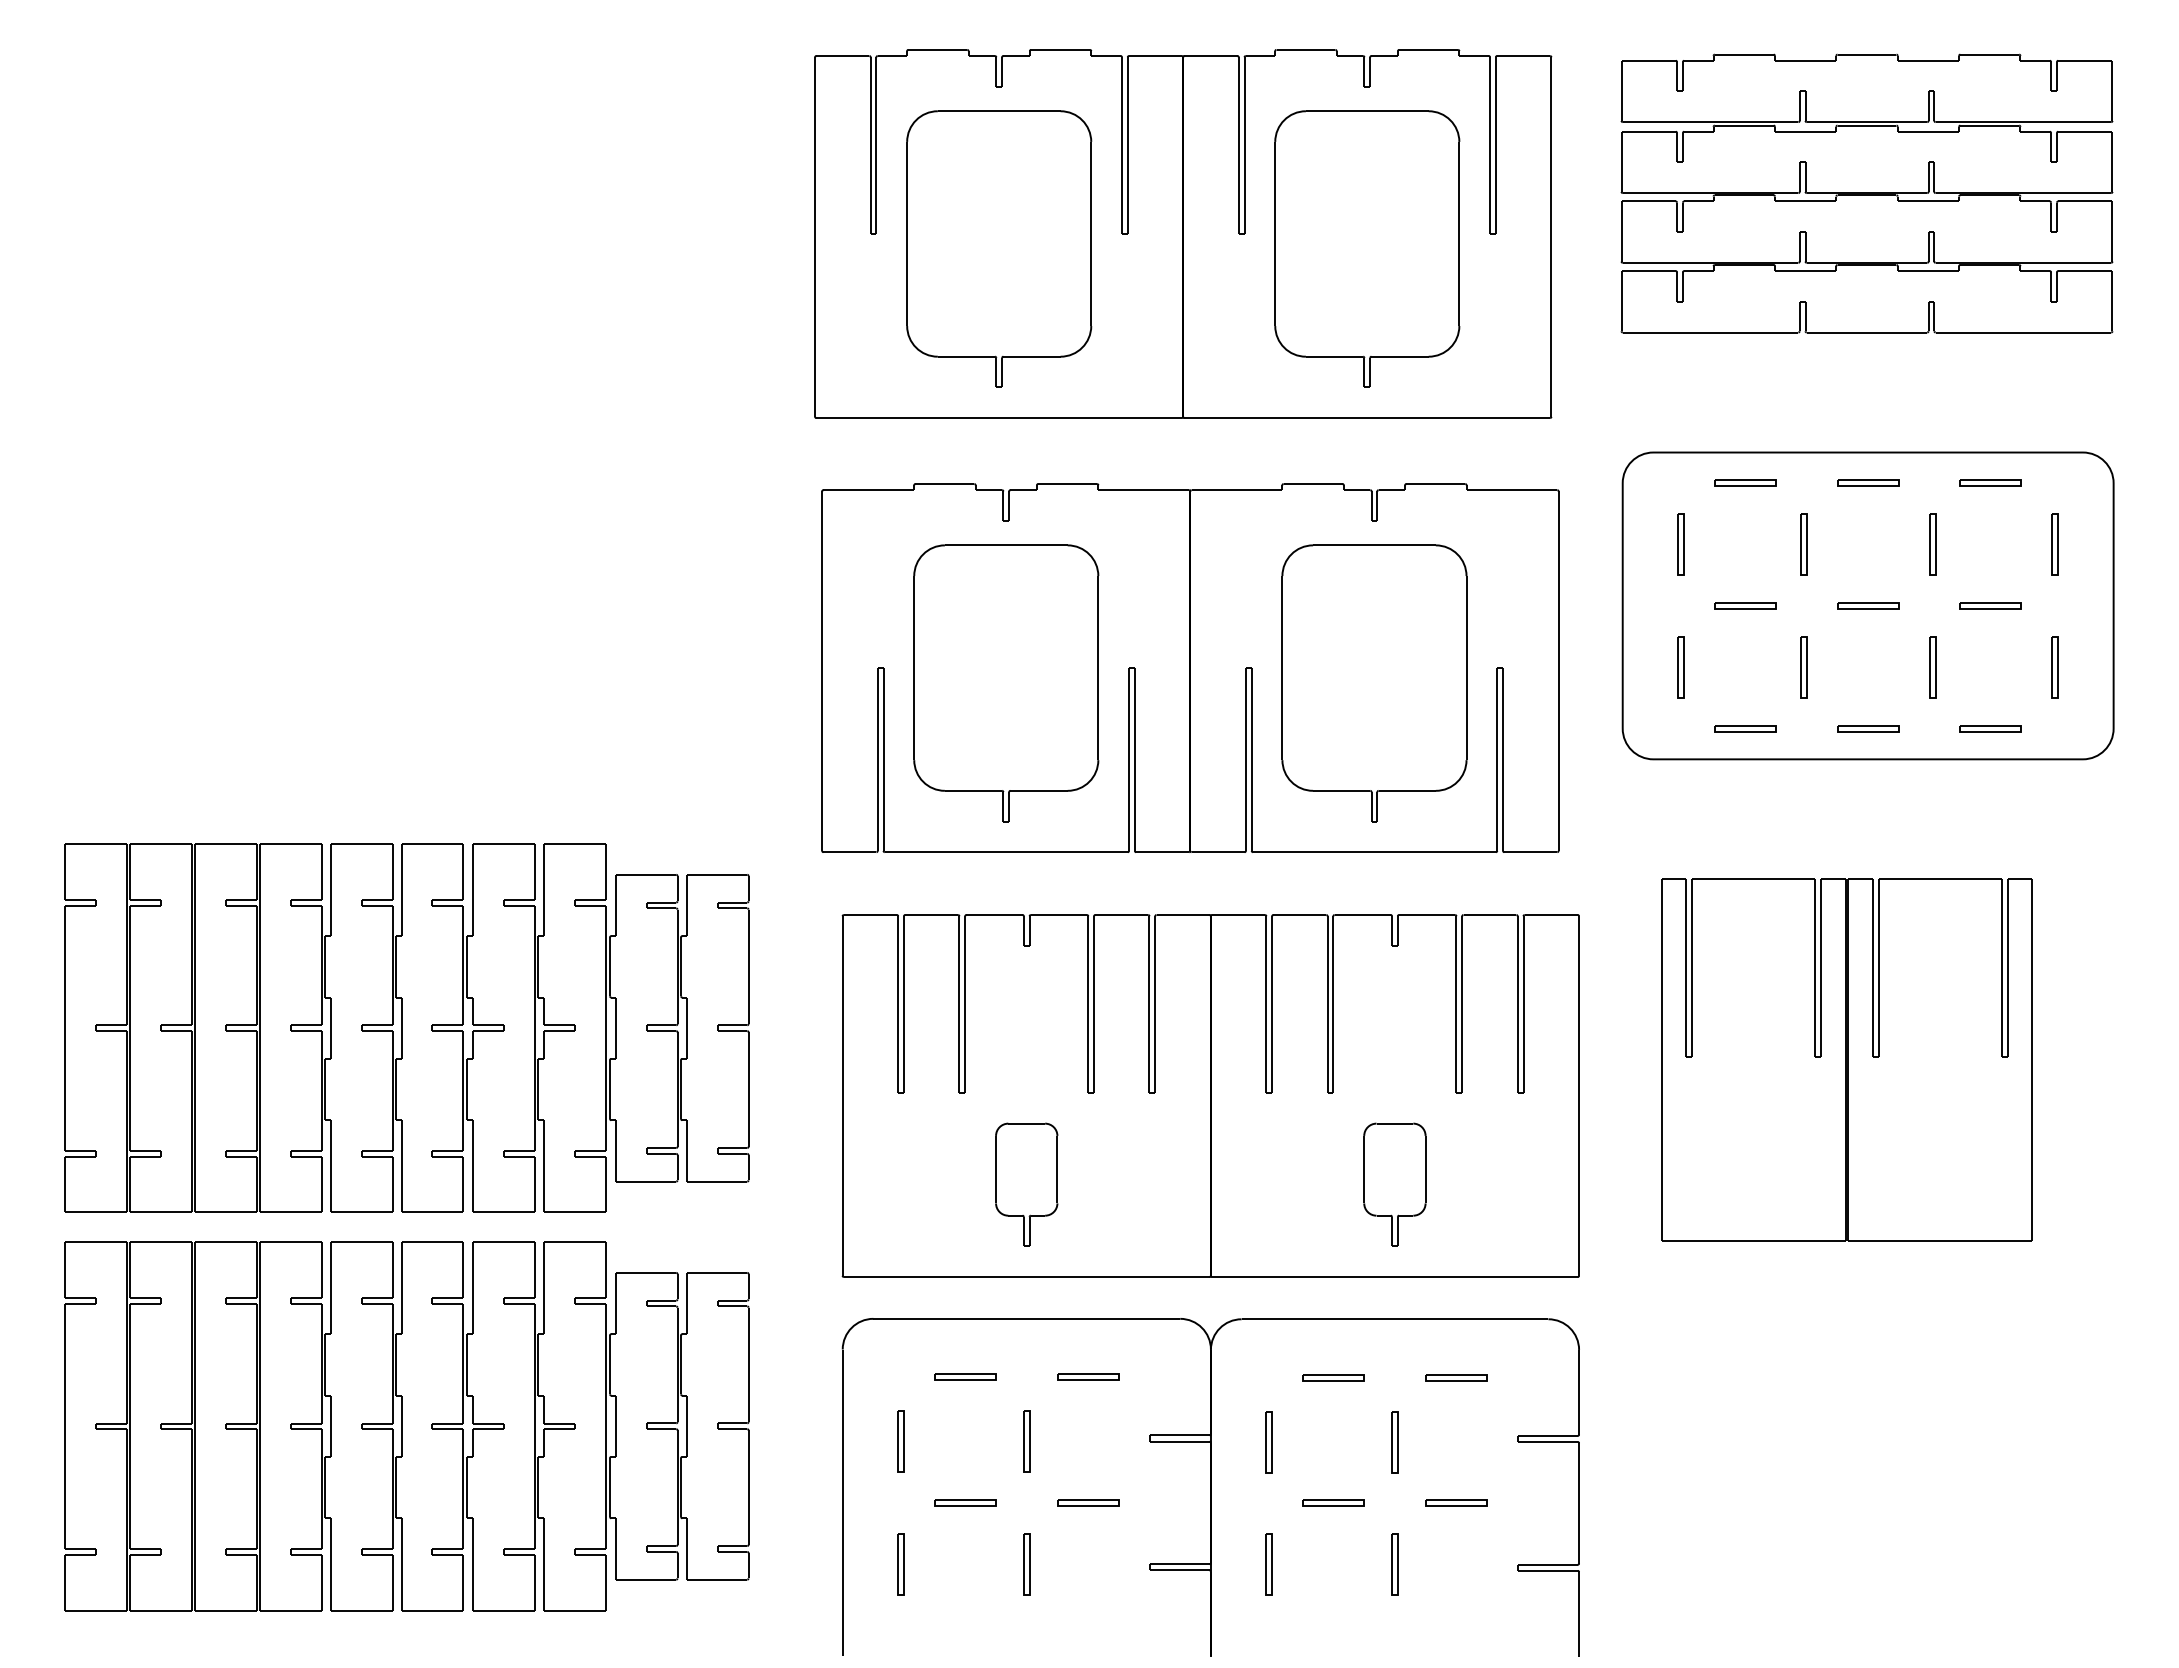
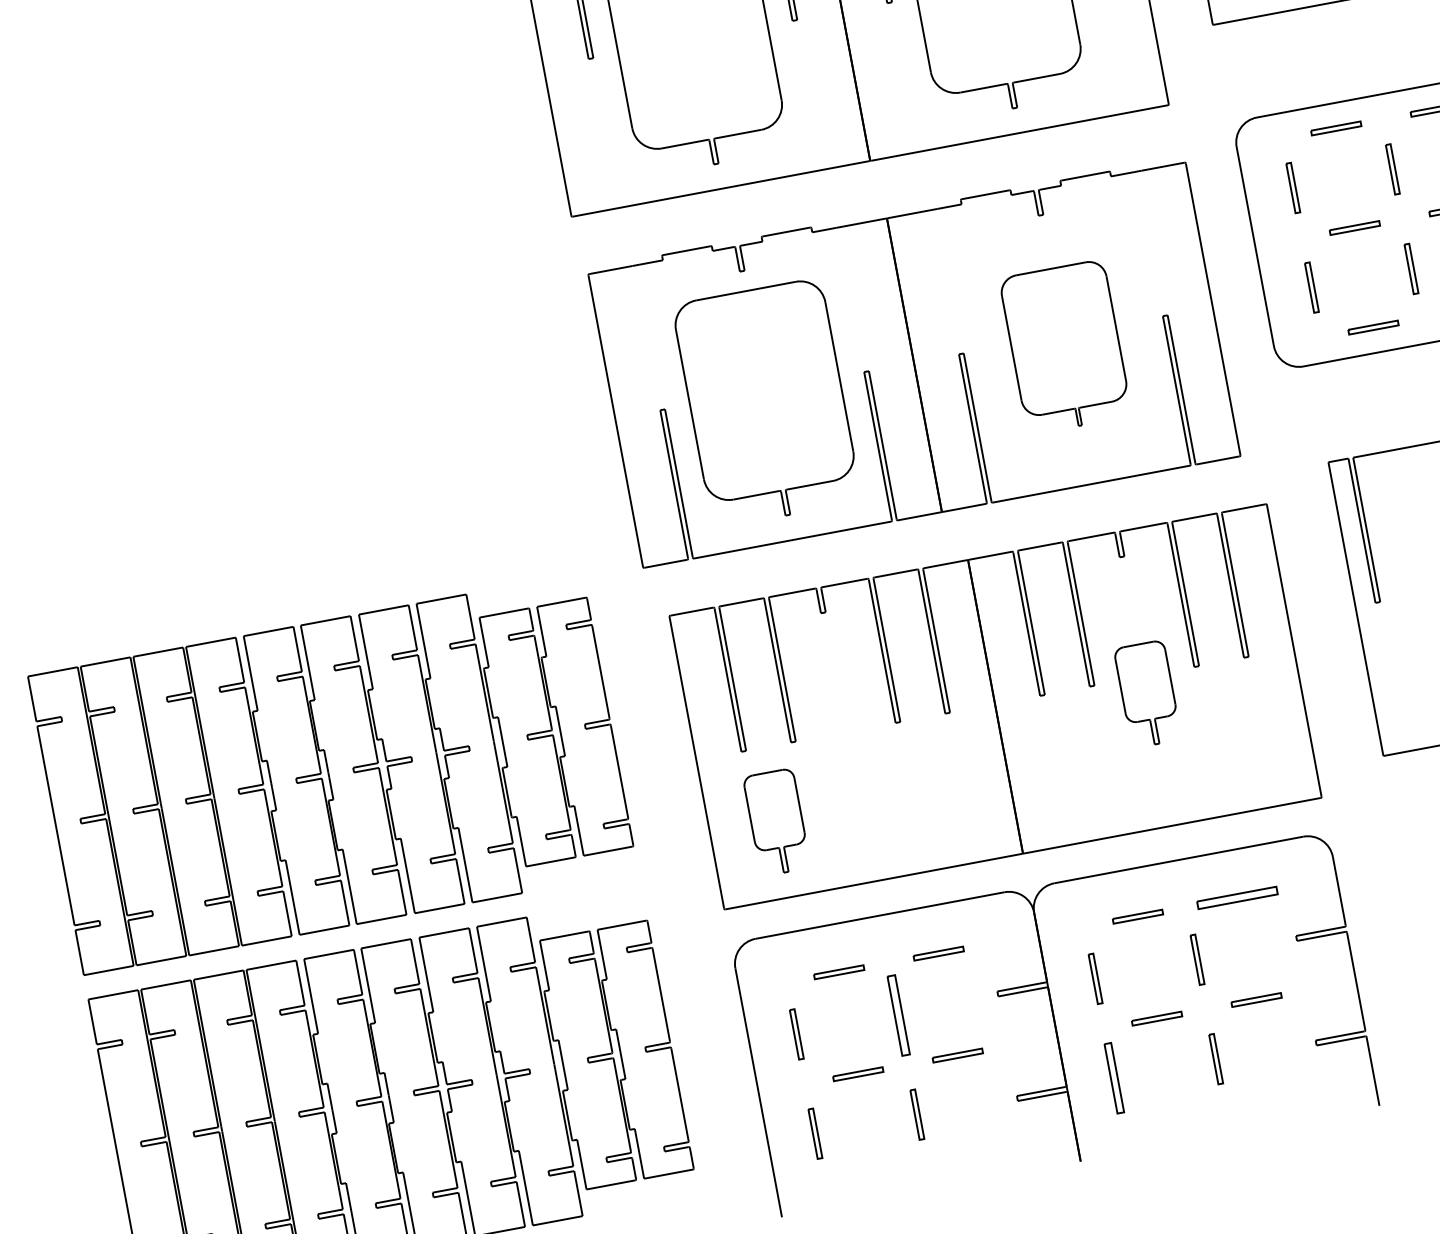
part: (1374, 683) -> (1065, 347), size x0.7
part: (1026, 1184) -> (776, 822), moved
part: (1394, 1184) -> (1147, 693), moved
part: (1456, 1377) -> (1237, 897), size x1.6
part: (1026, 1441) -> (898, 1015), size x1.6
part: (1268, 1564) -> (1113, 1078), size x1.4

